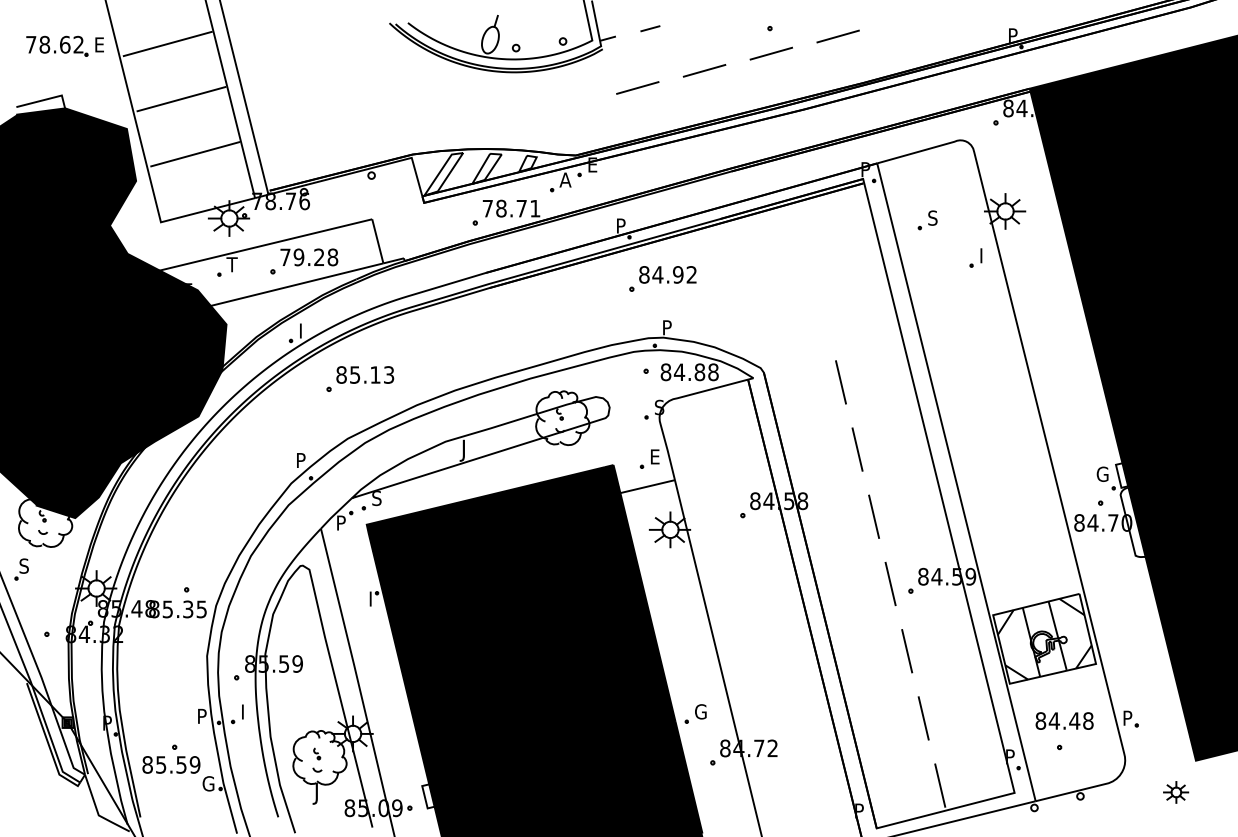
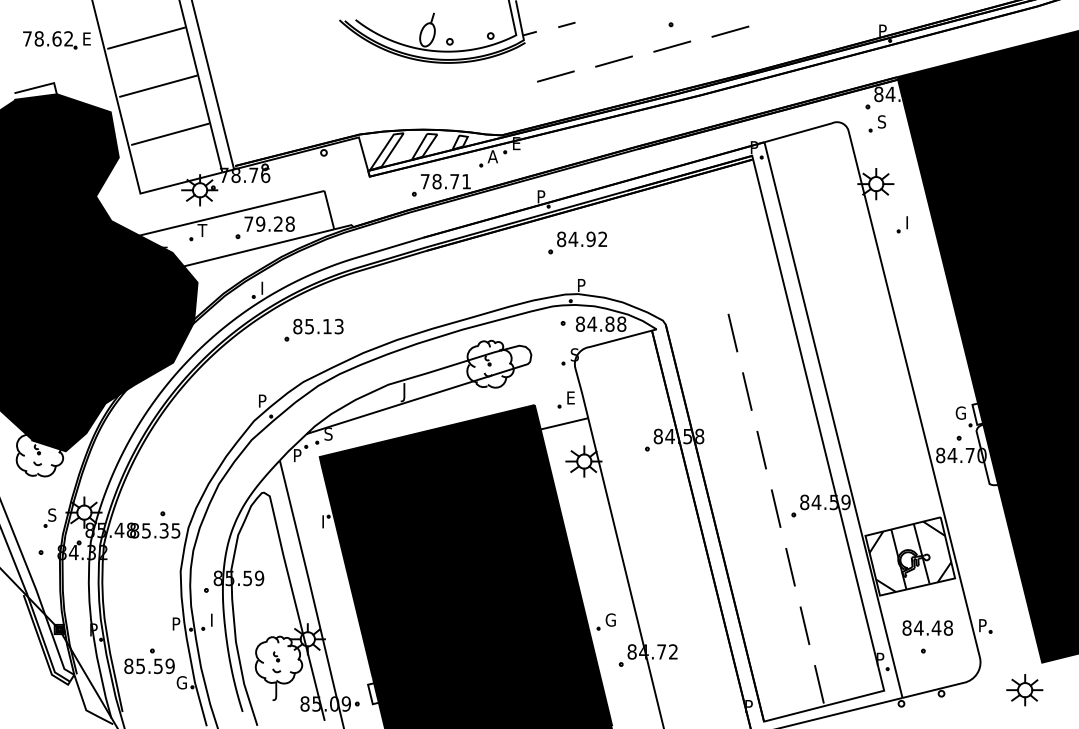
part: (927, 219) -> (877, 123), moved
part: (974, 257) -> (901, 224), moved
part: (20, 568) -> (49, 517), moved
part: (1175, 792) -> (1024, 690), size x1.67

